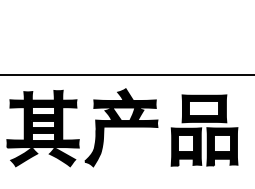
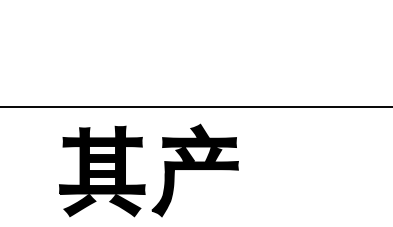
part: (204, 130) -> (293, 173), removed

